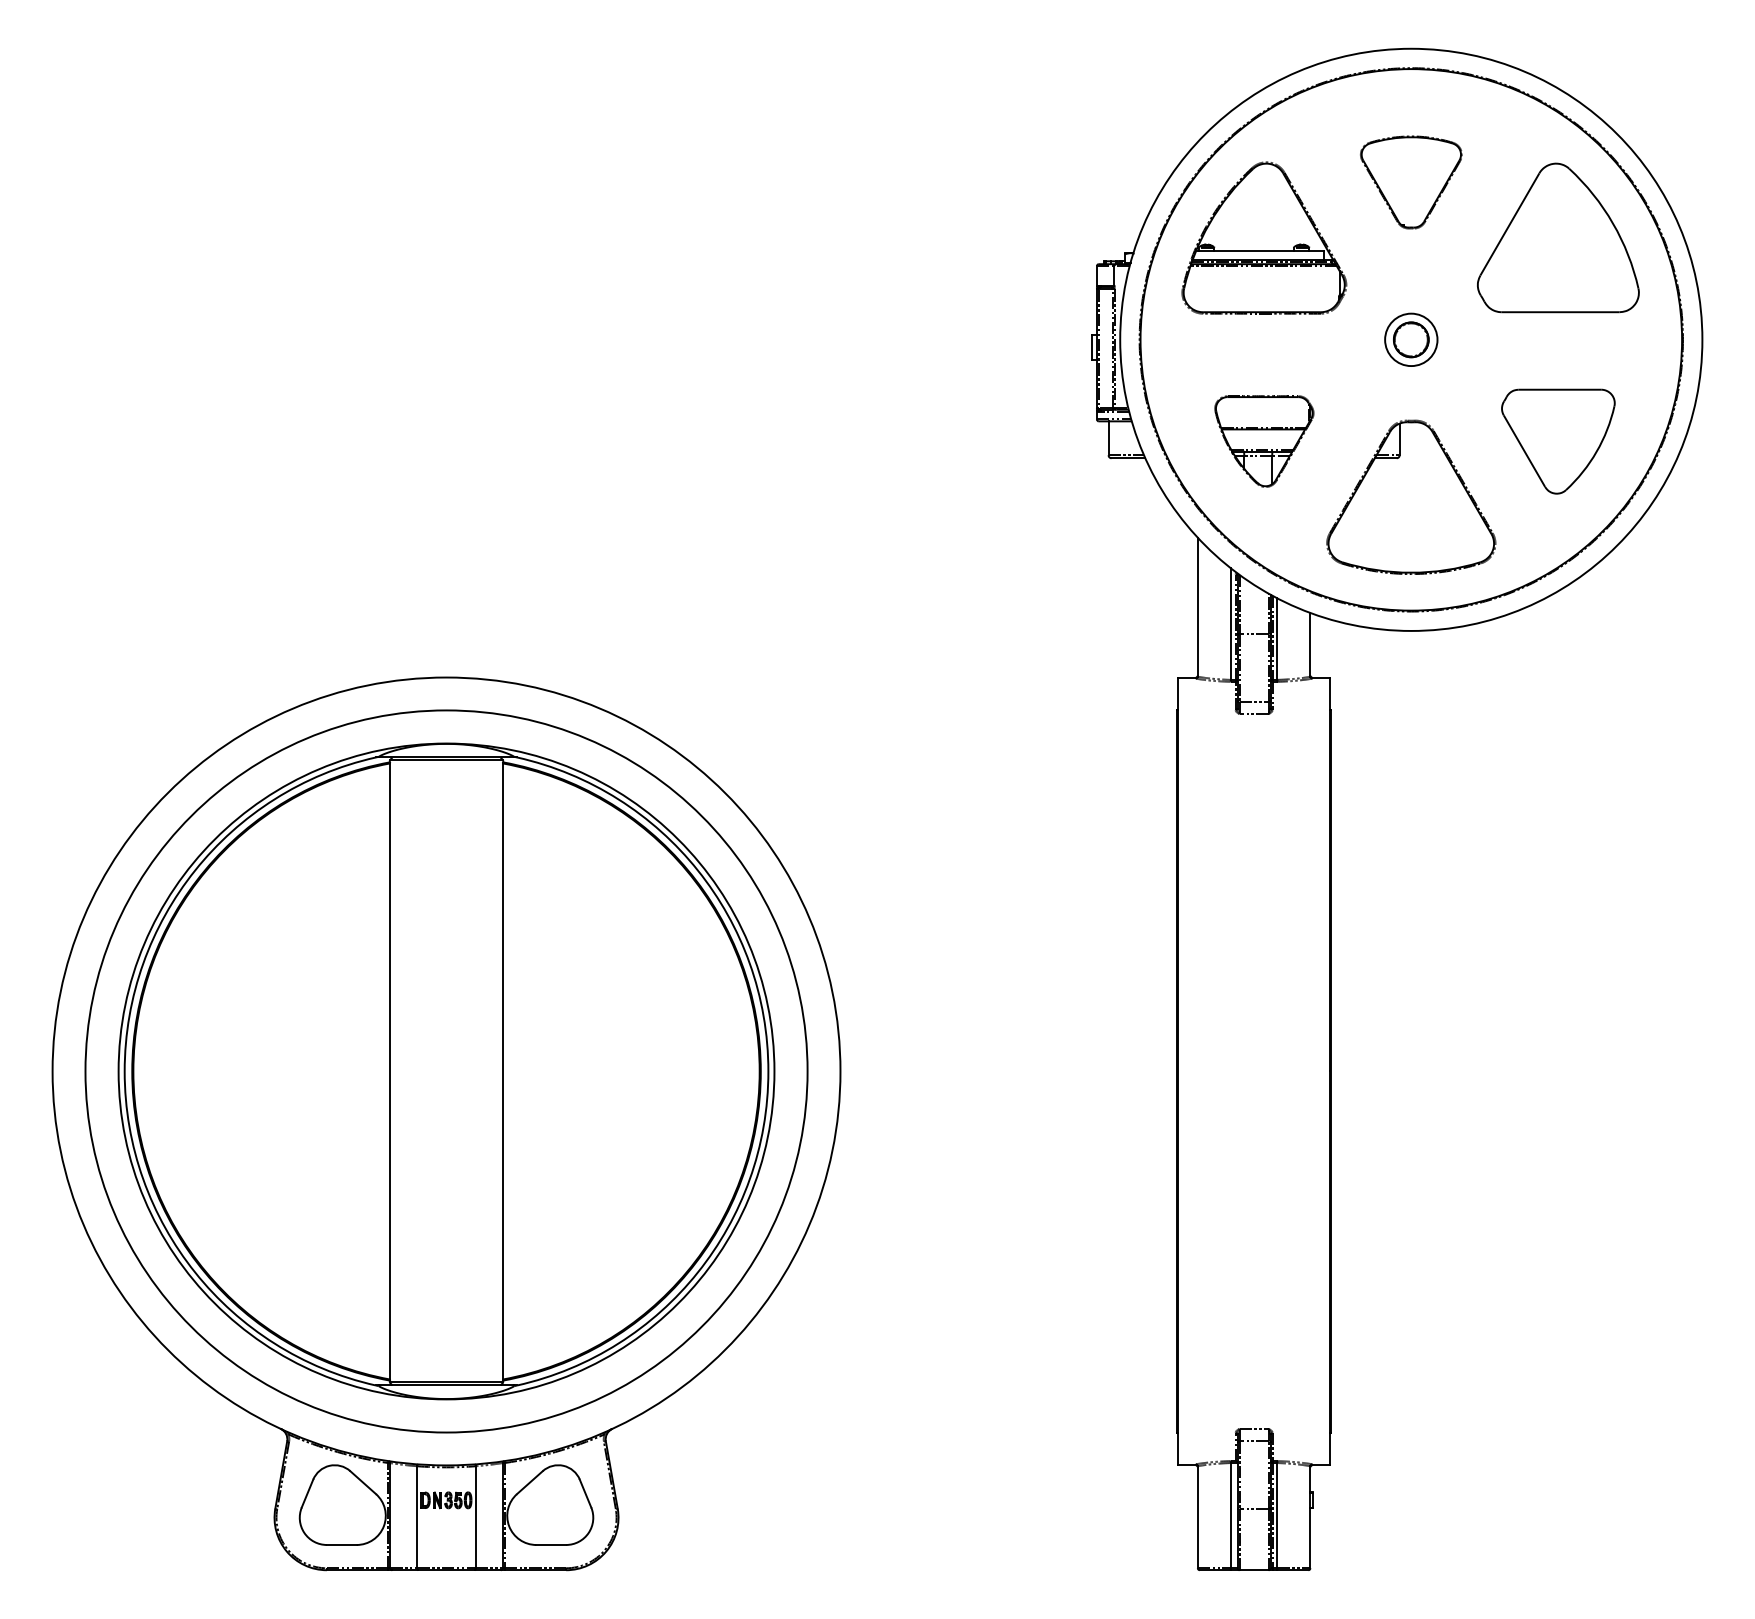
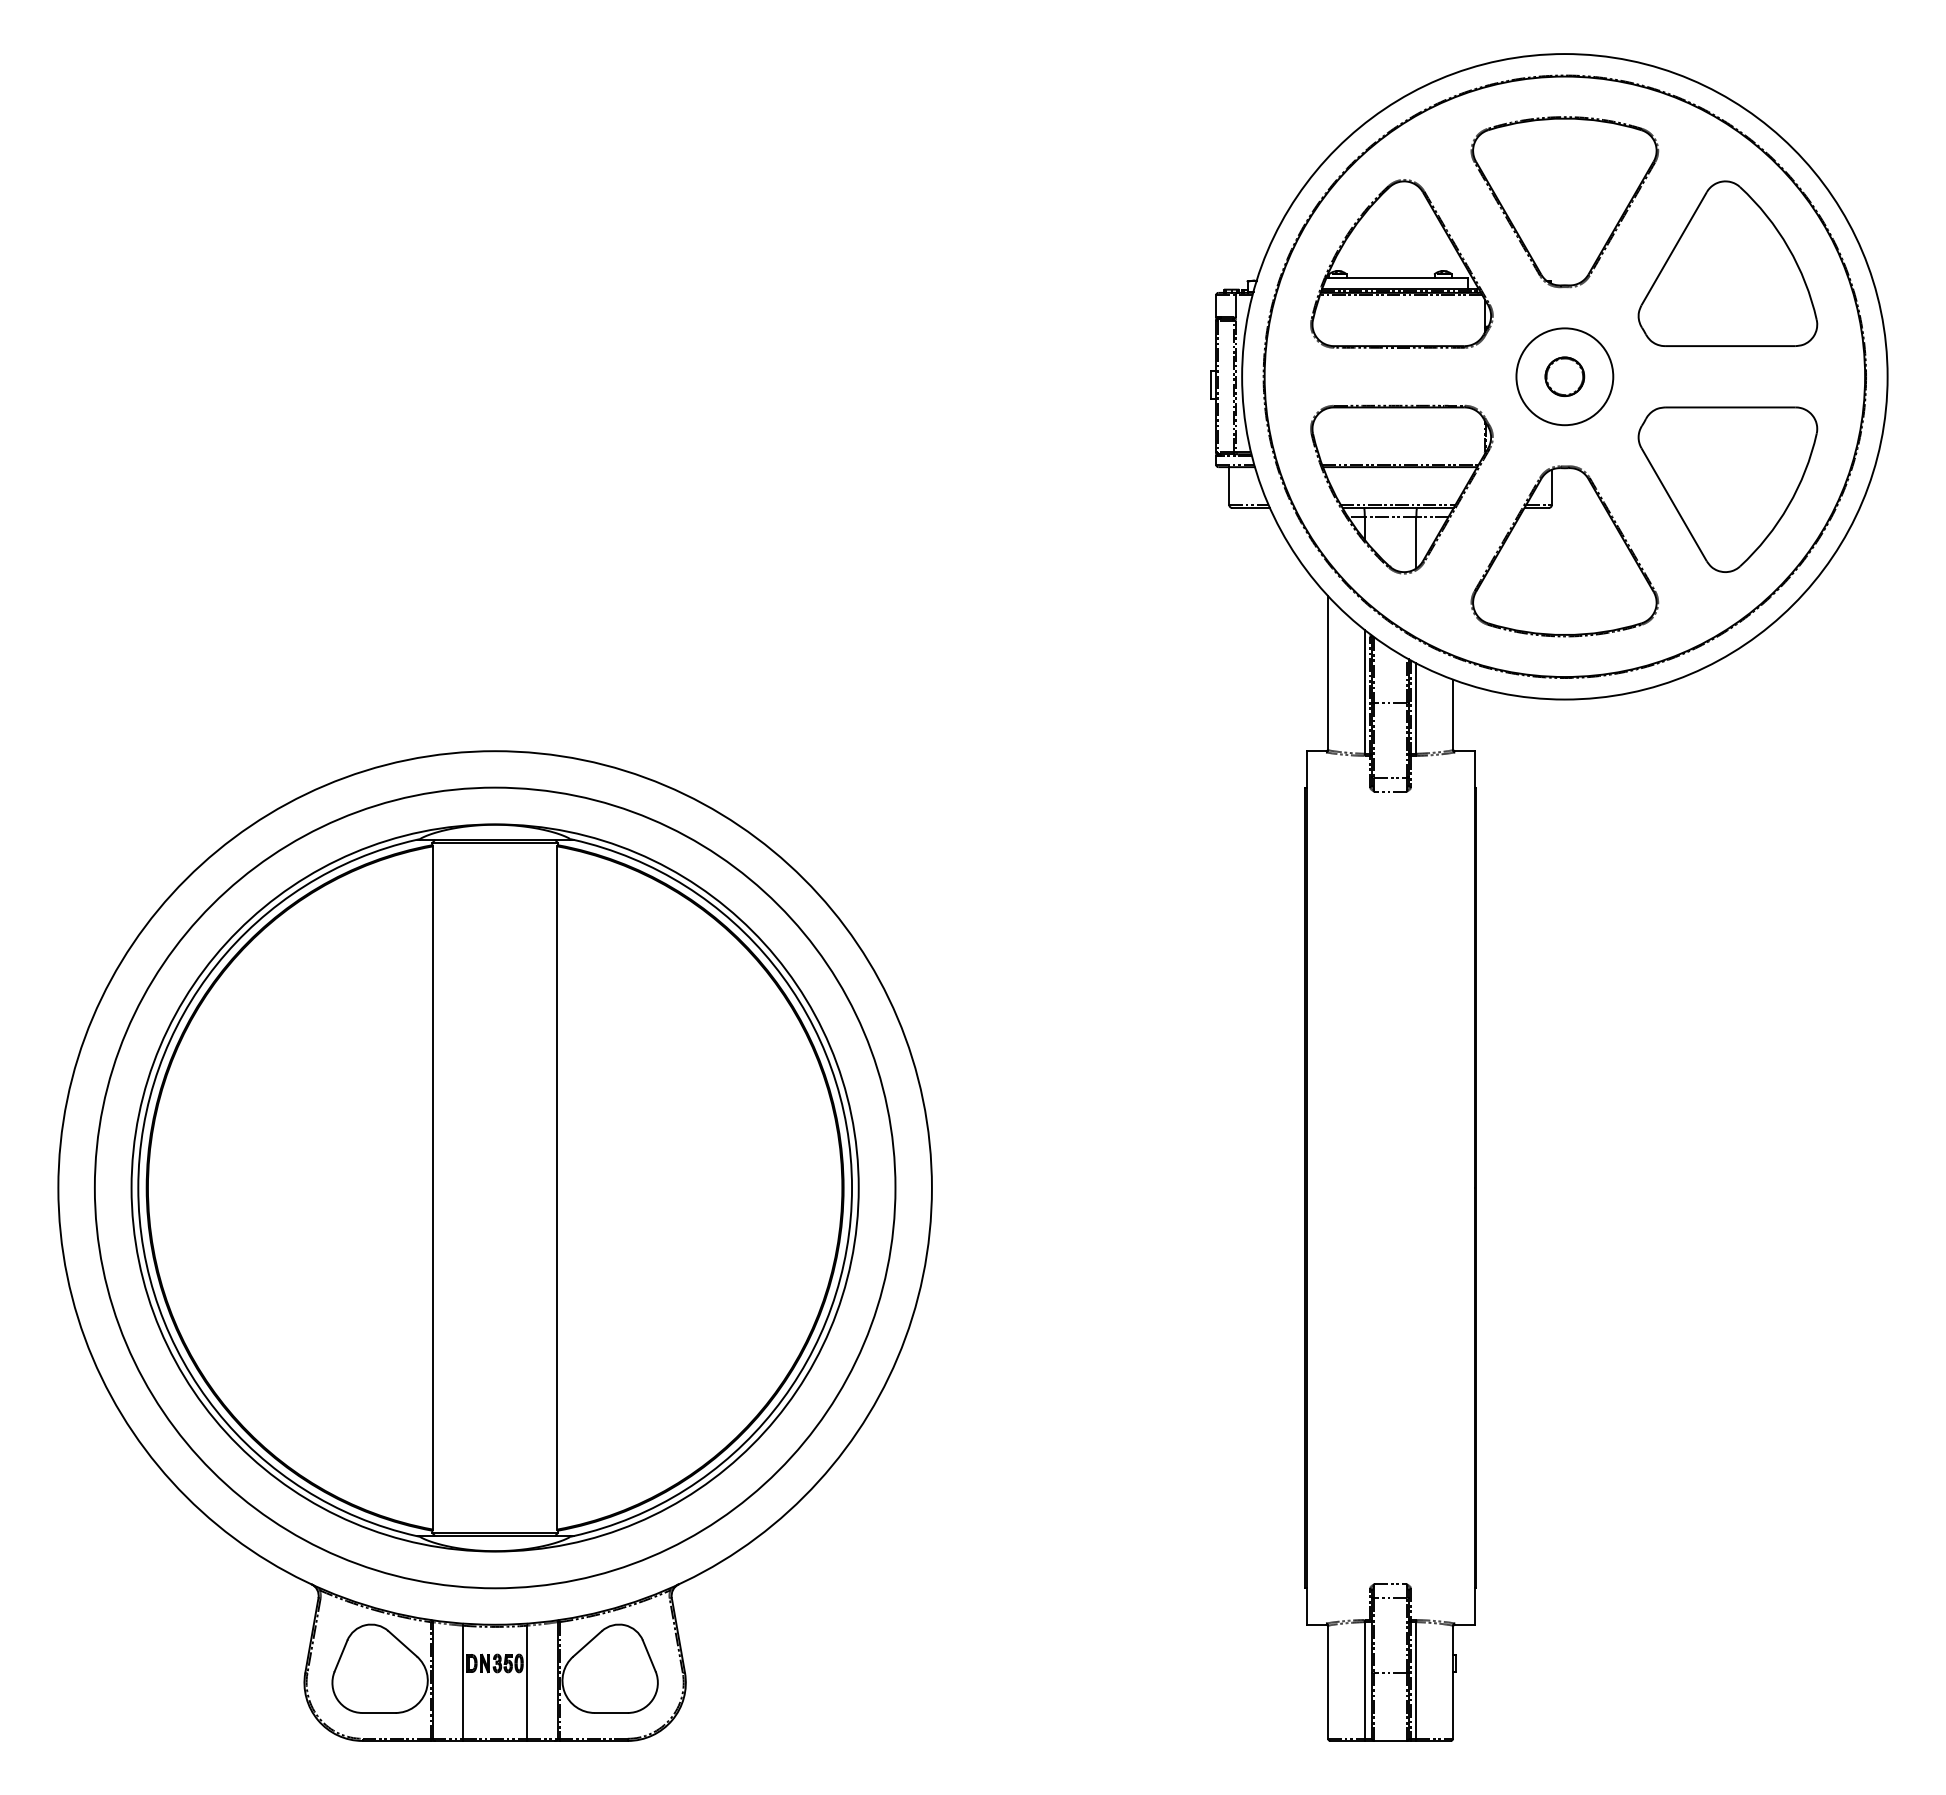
part: (1410, 182) -> (1564, 202), size x1.67
circle: (1410, 339) -> (1564, 376), size x1.67
part: (1263, 441) -> (1401, 489), size x1.67
part: (1557, 441) -> (1727, 489), size x1.43

